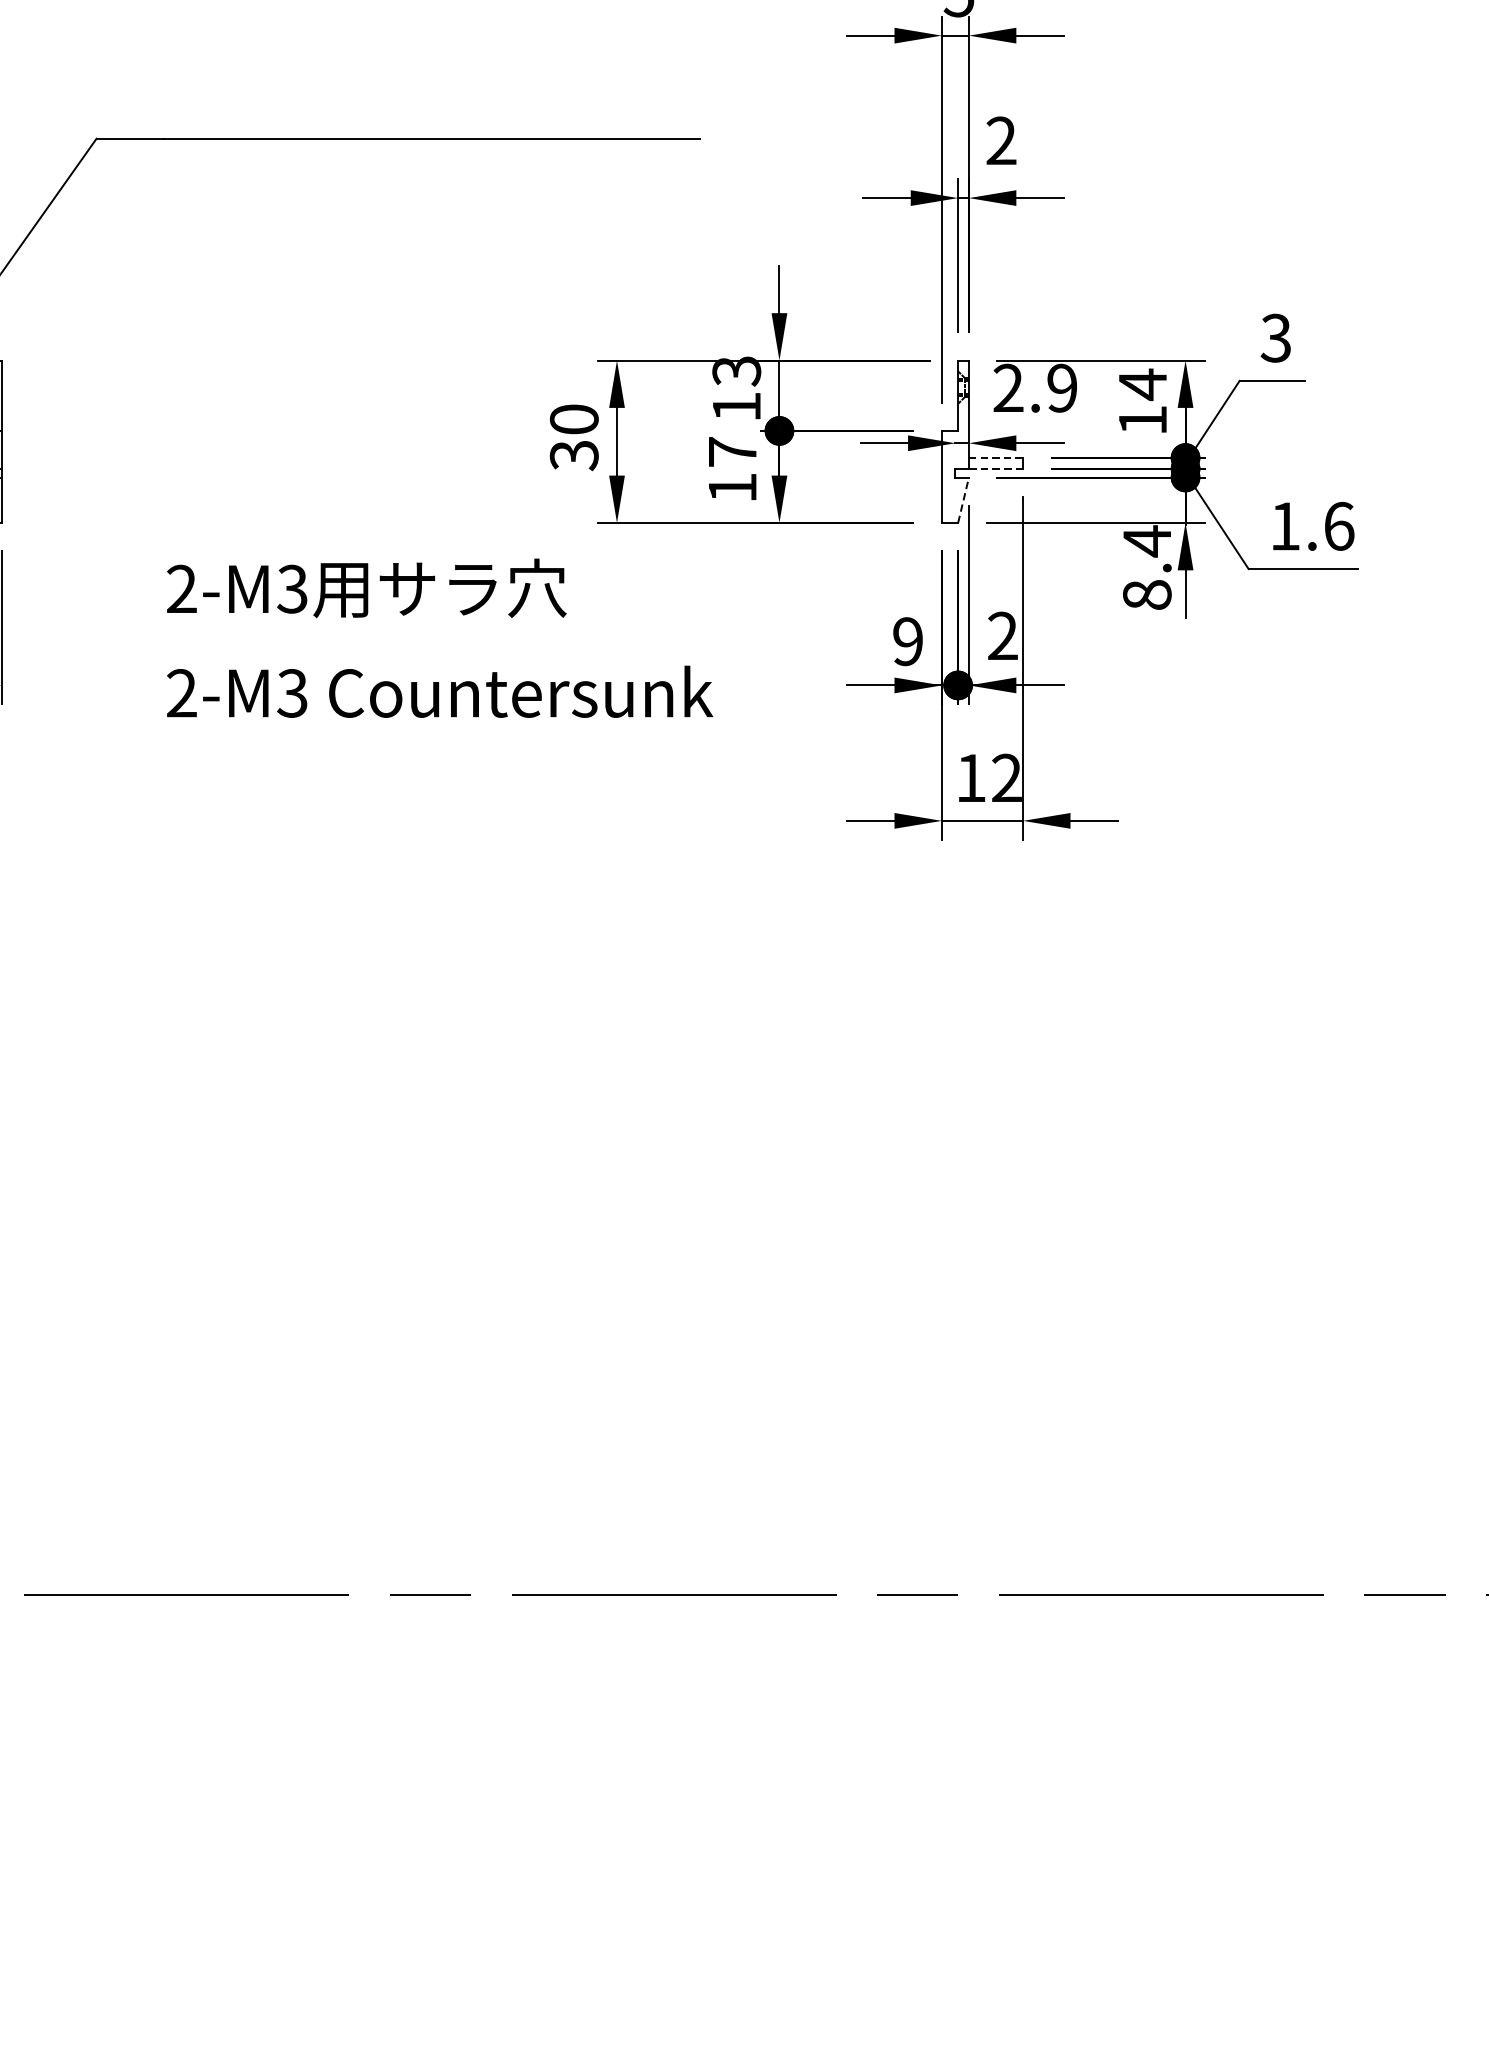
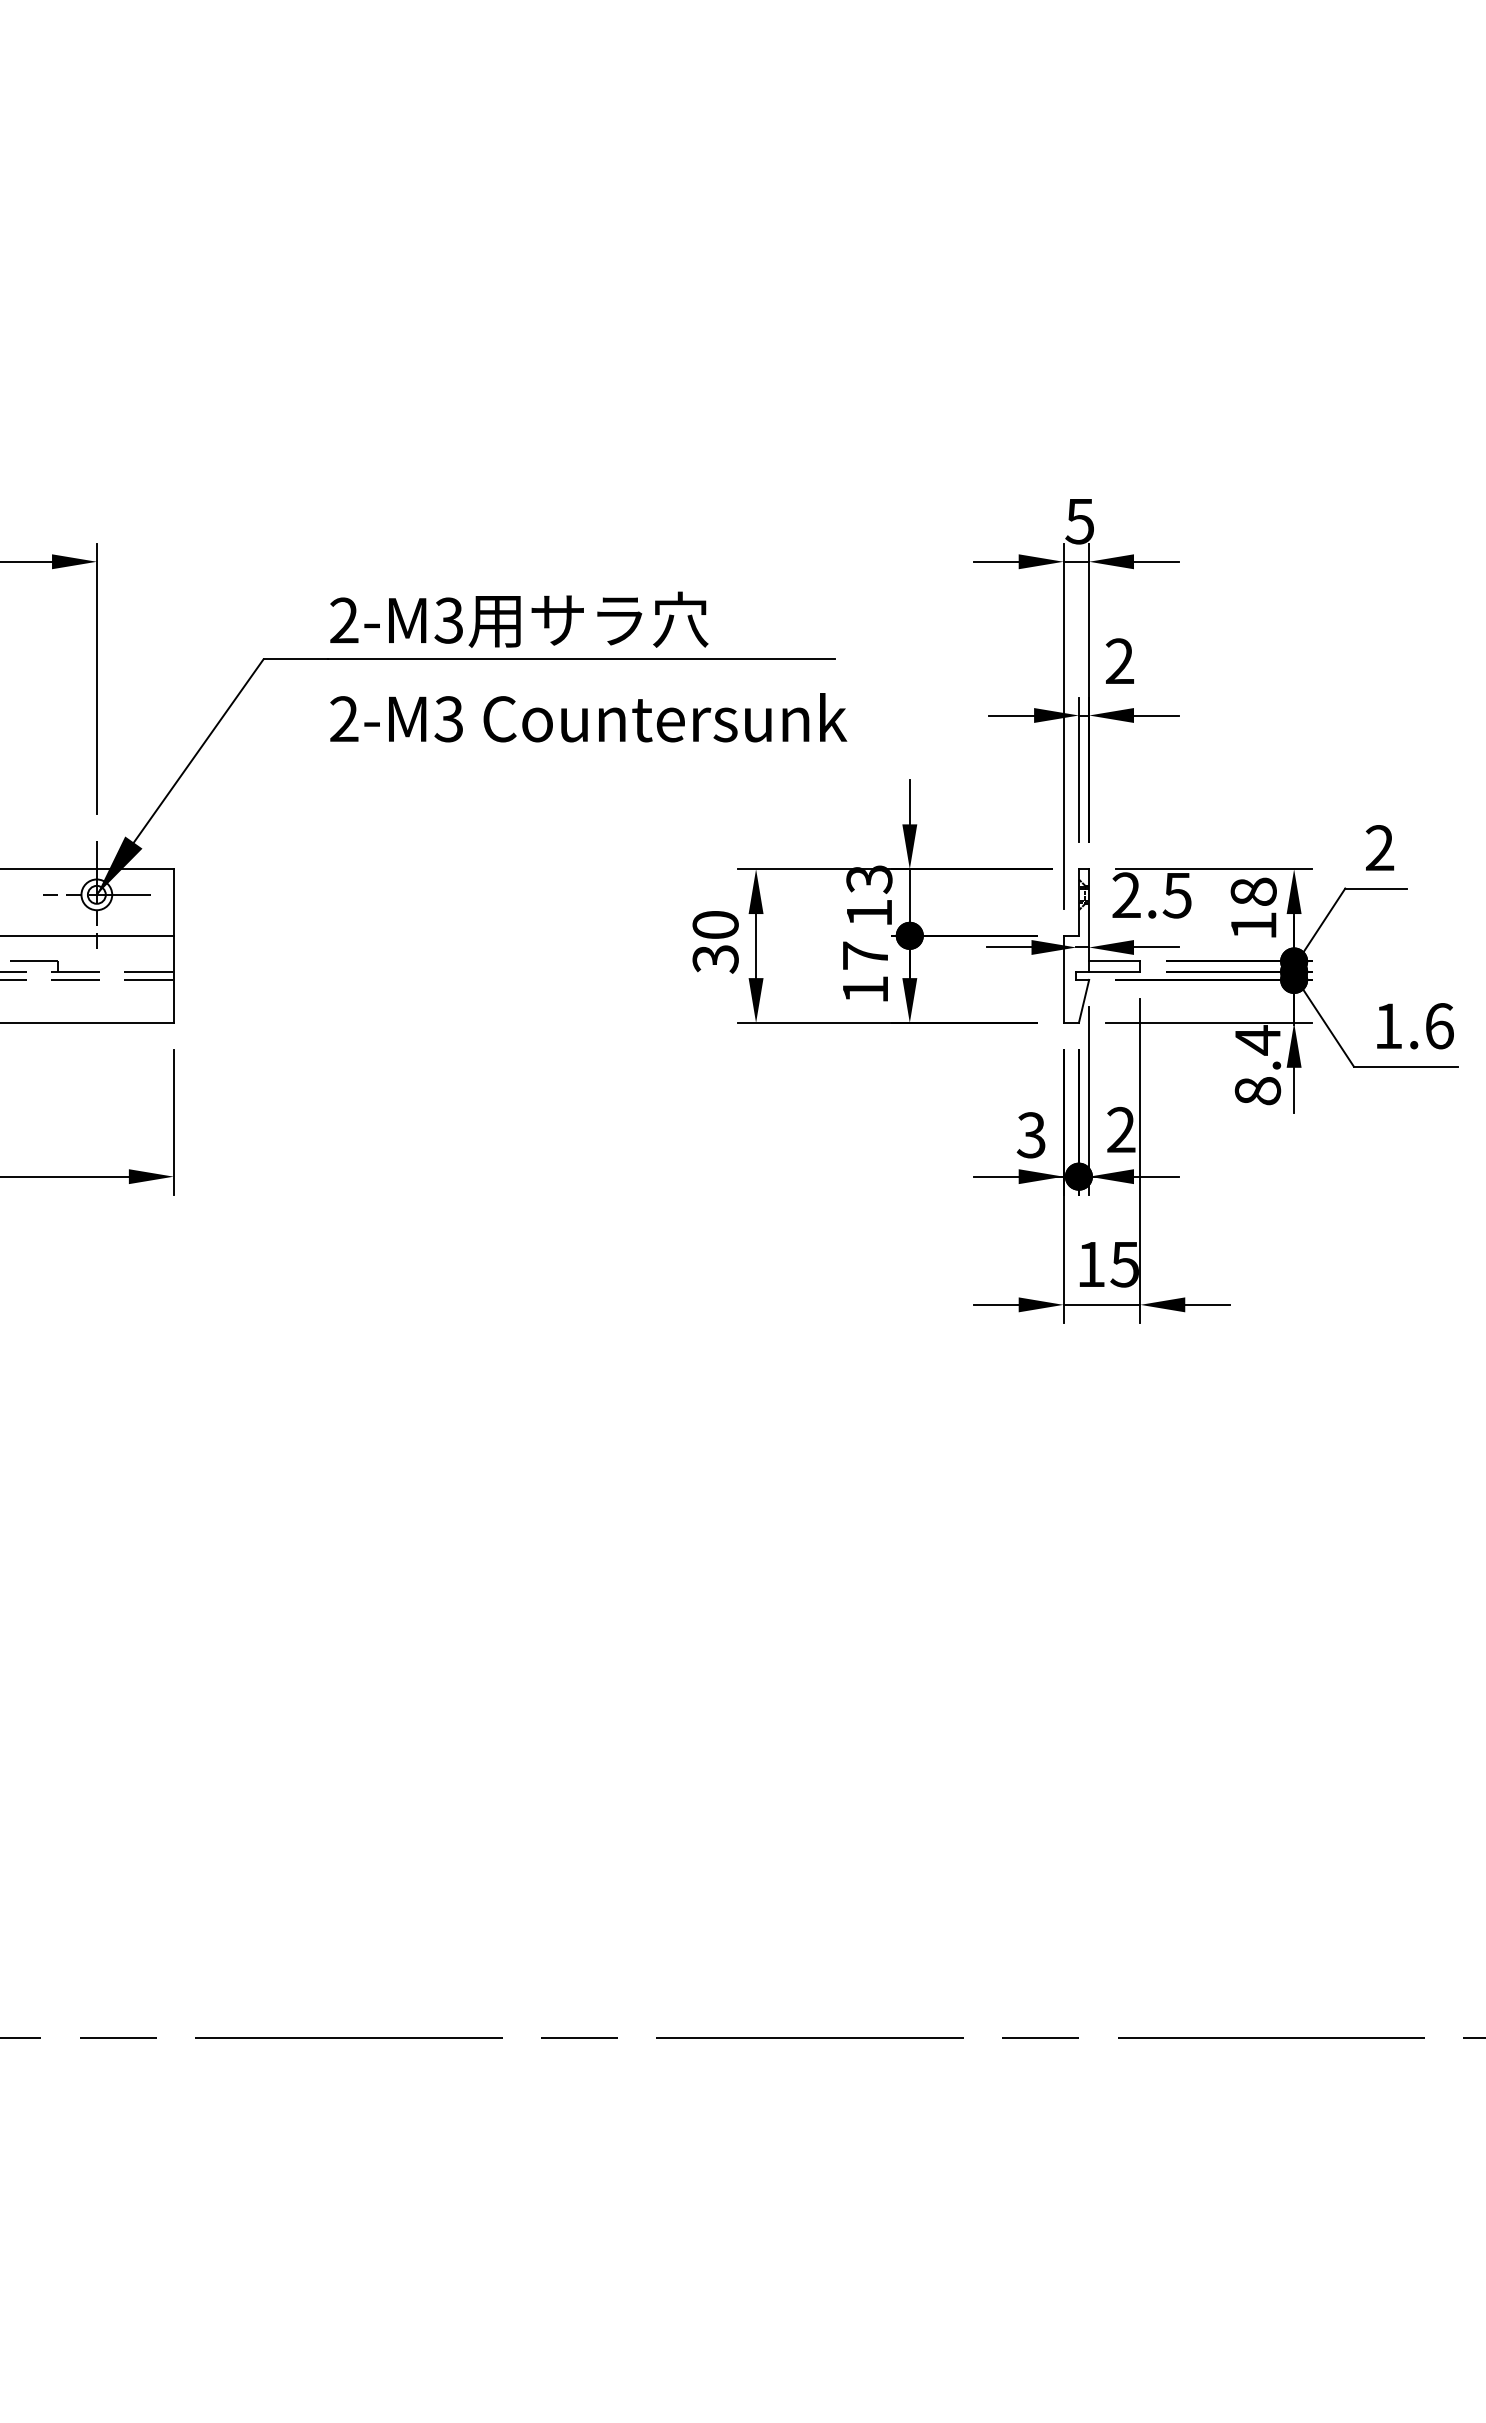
text: (1275, 338) -> (1379, 848), 3 -> 2
text: (1142, 384) -> (1253, 891), 14 -> 18
text: (1061, 388) -> (1176, 895), 2.9 -> 2.5
line: (995, 458) -> (1114, 961), dashed -> solid
line: (995, 468) -> (1114, 971), dashed -> solid
line: (964, 499) -> (1084, 1000), dashed -> solid
text: (439, 637) -> (588, 666), moved
text: (906, 641) -> (1030, 1135), 9 -> 3
text: (1006, 778) -> (1124, 1264), 12 -> 15

